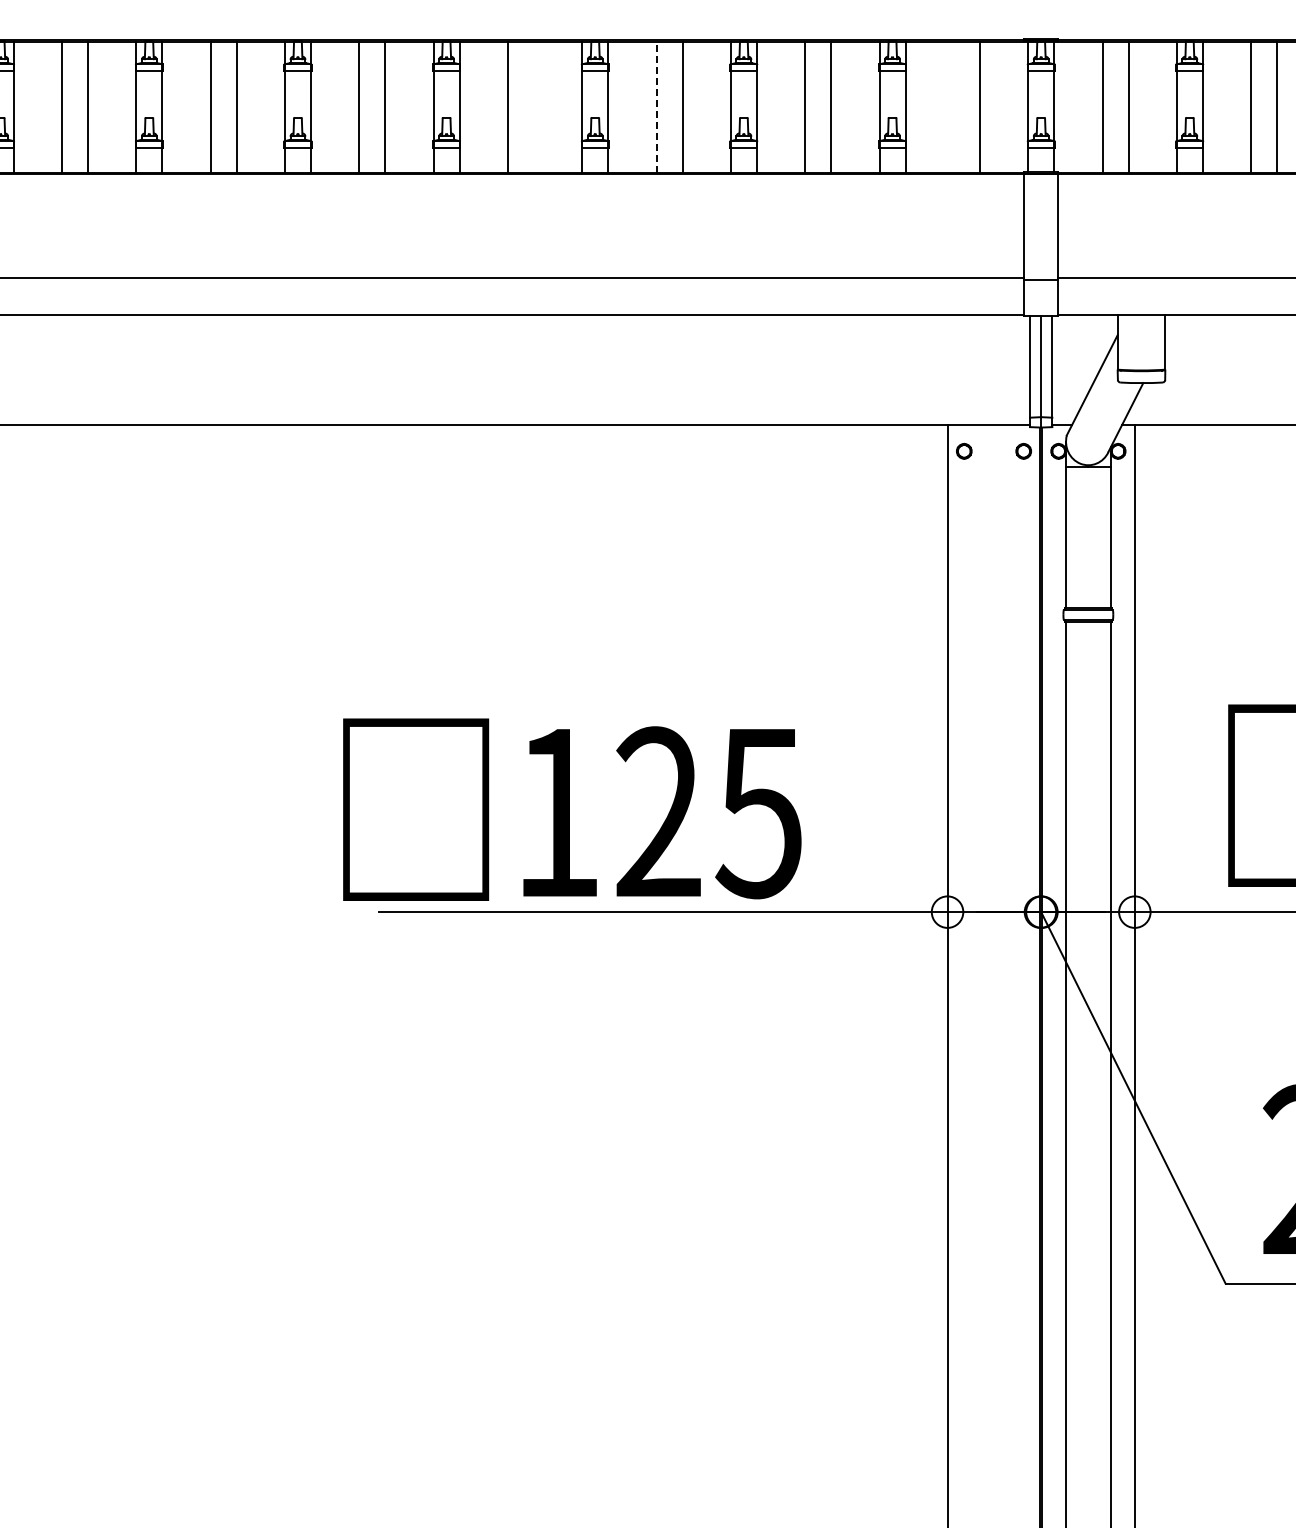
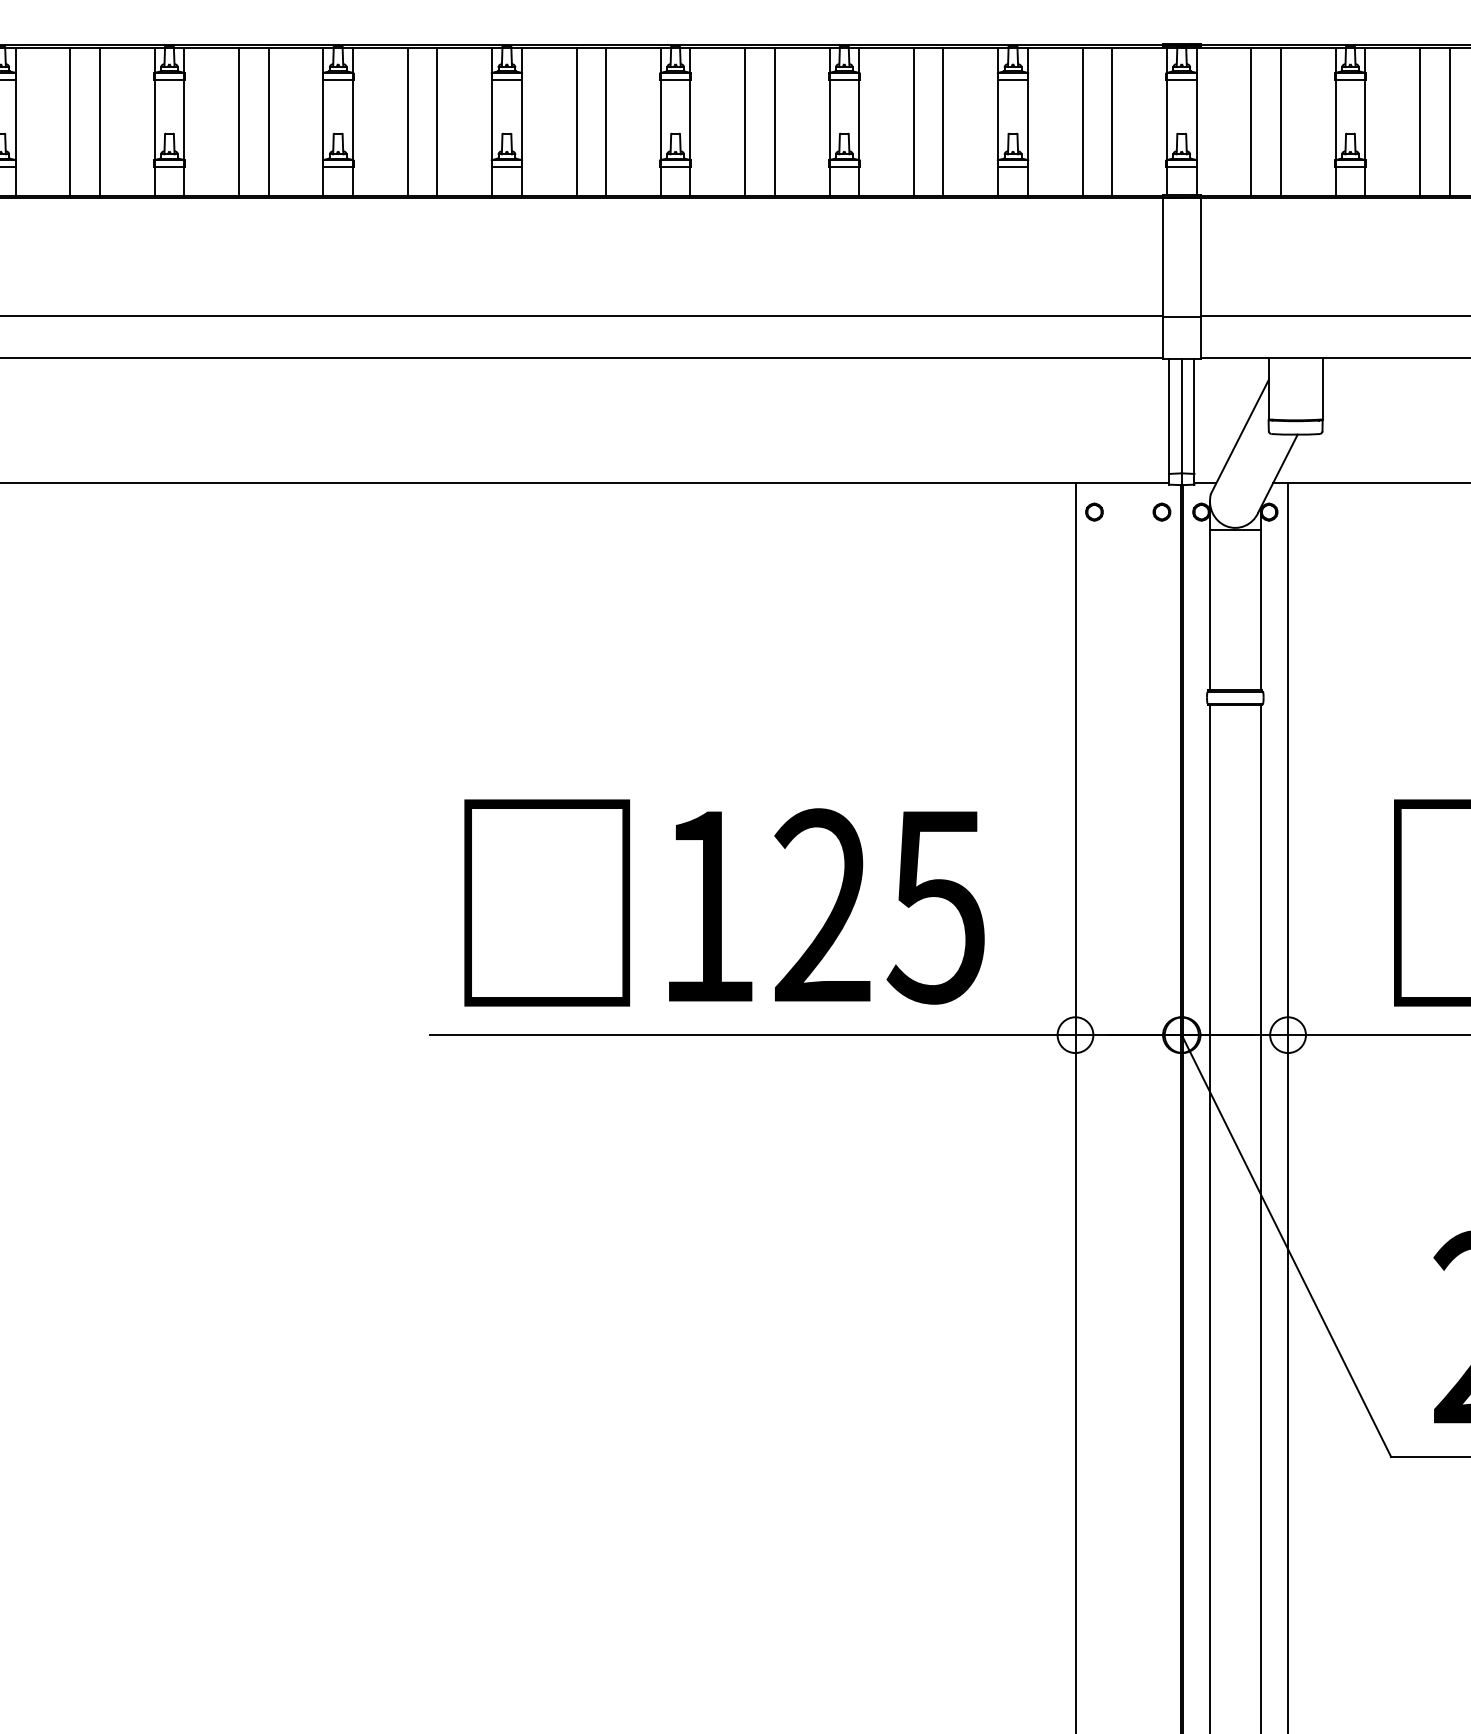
line: (533, 107) -> (605, 121), added
line: (656, 107) -> (745, 121), dashed -> solid
line: (953, 107) -> (1082, 121), added
text: (572, 809) -> (724, 902), moved

